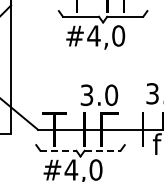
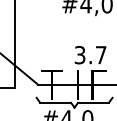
text: (111, 95) -> (101, 55), 3.0 -> 3.7
line: (58, 150) -> (55, 102), dashed -> solid
line: (103, 150) -> (94, 102), dashed -> solid

